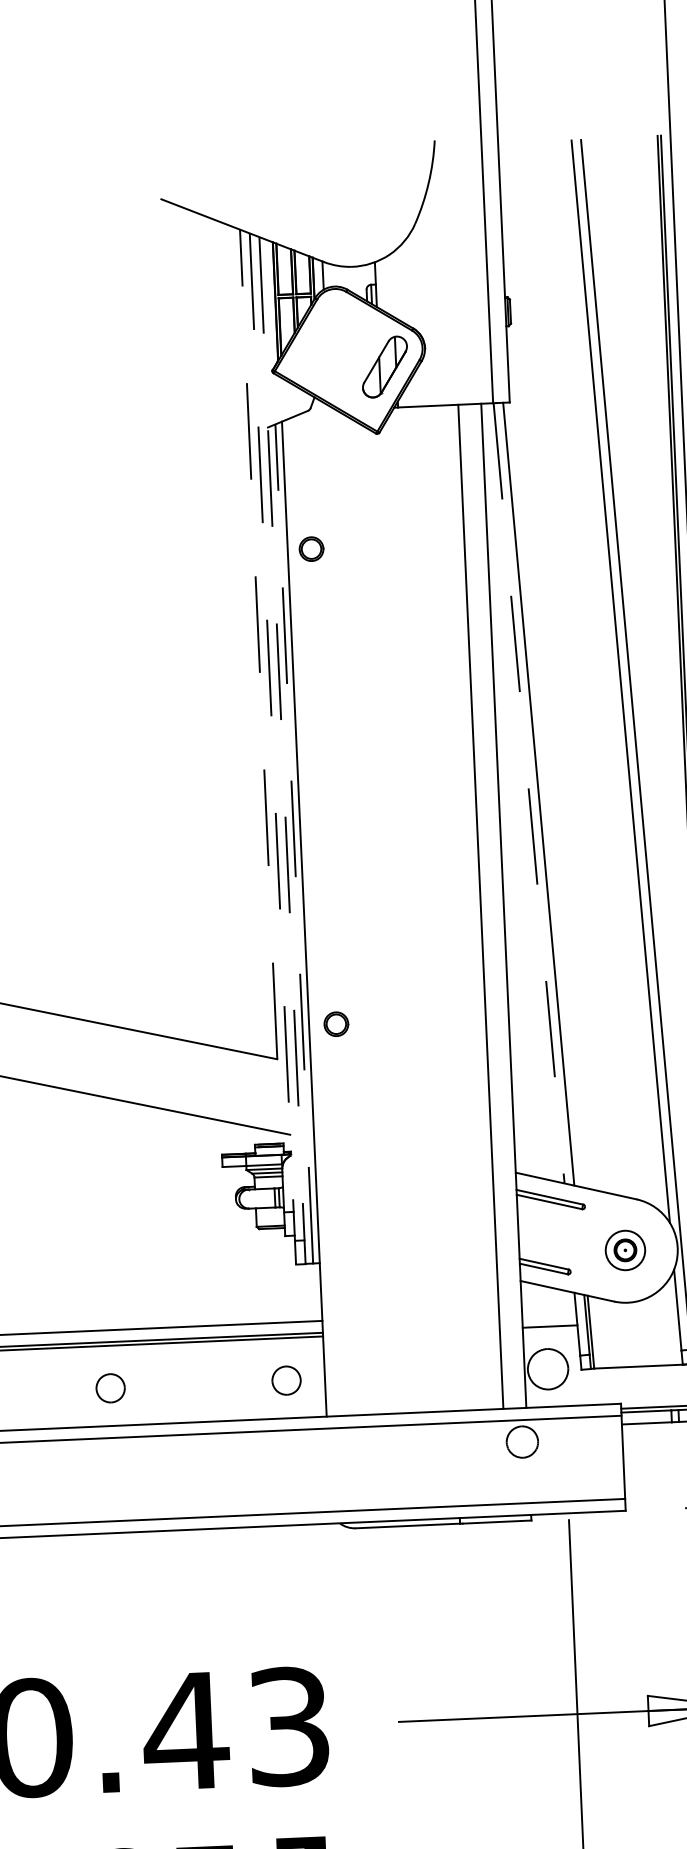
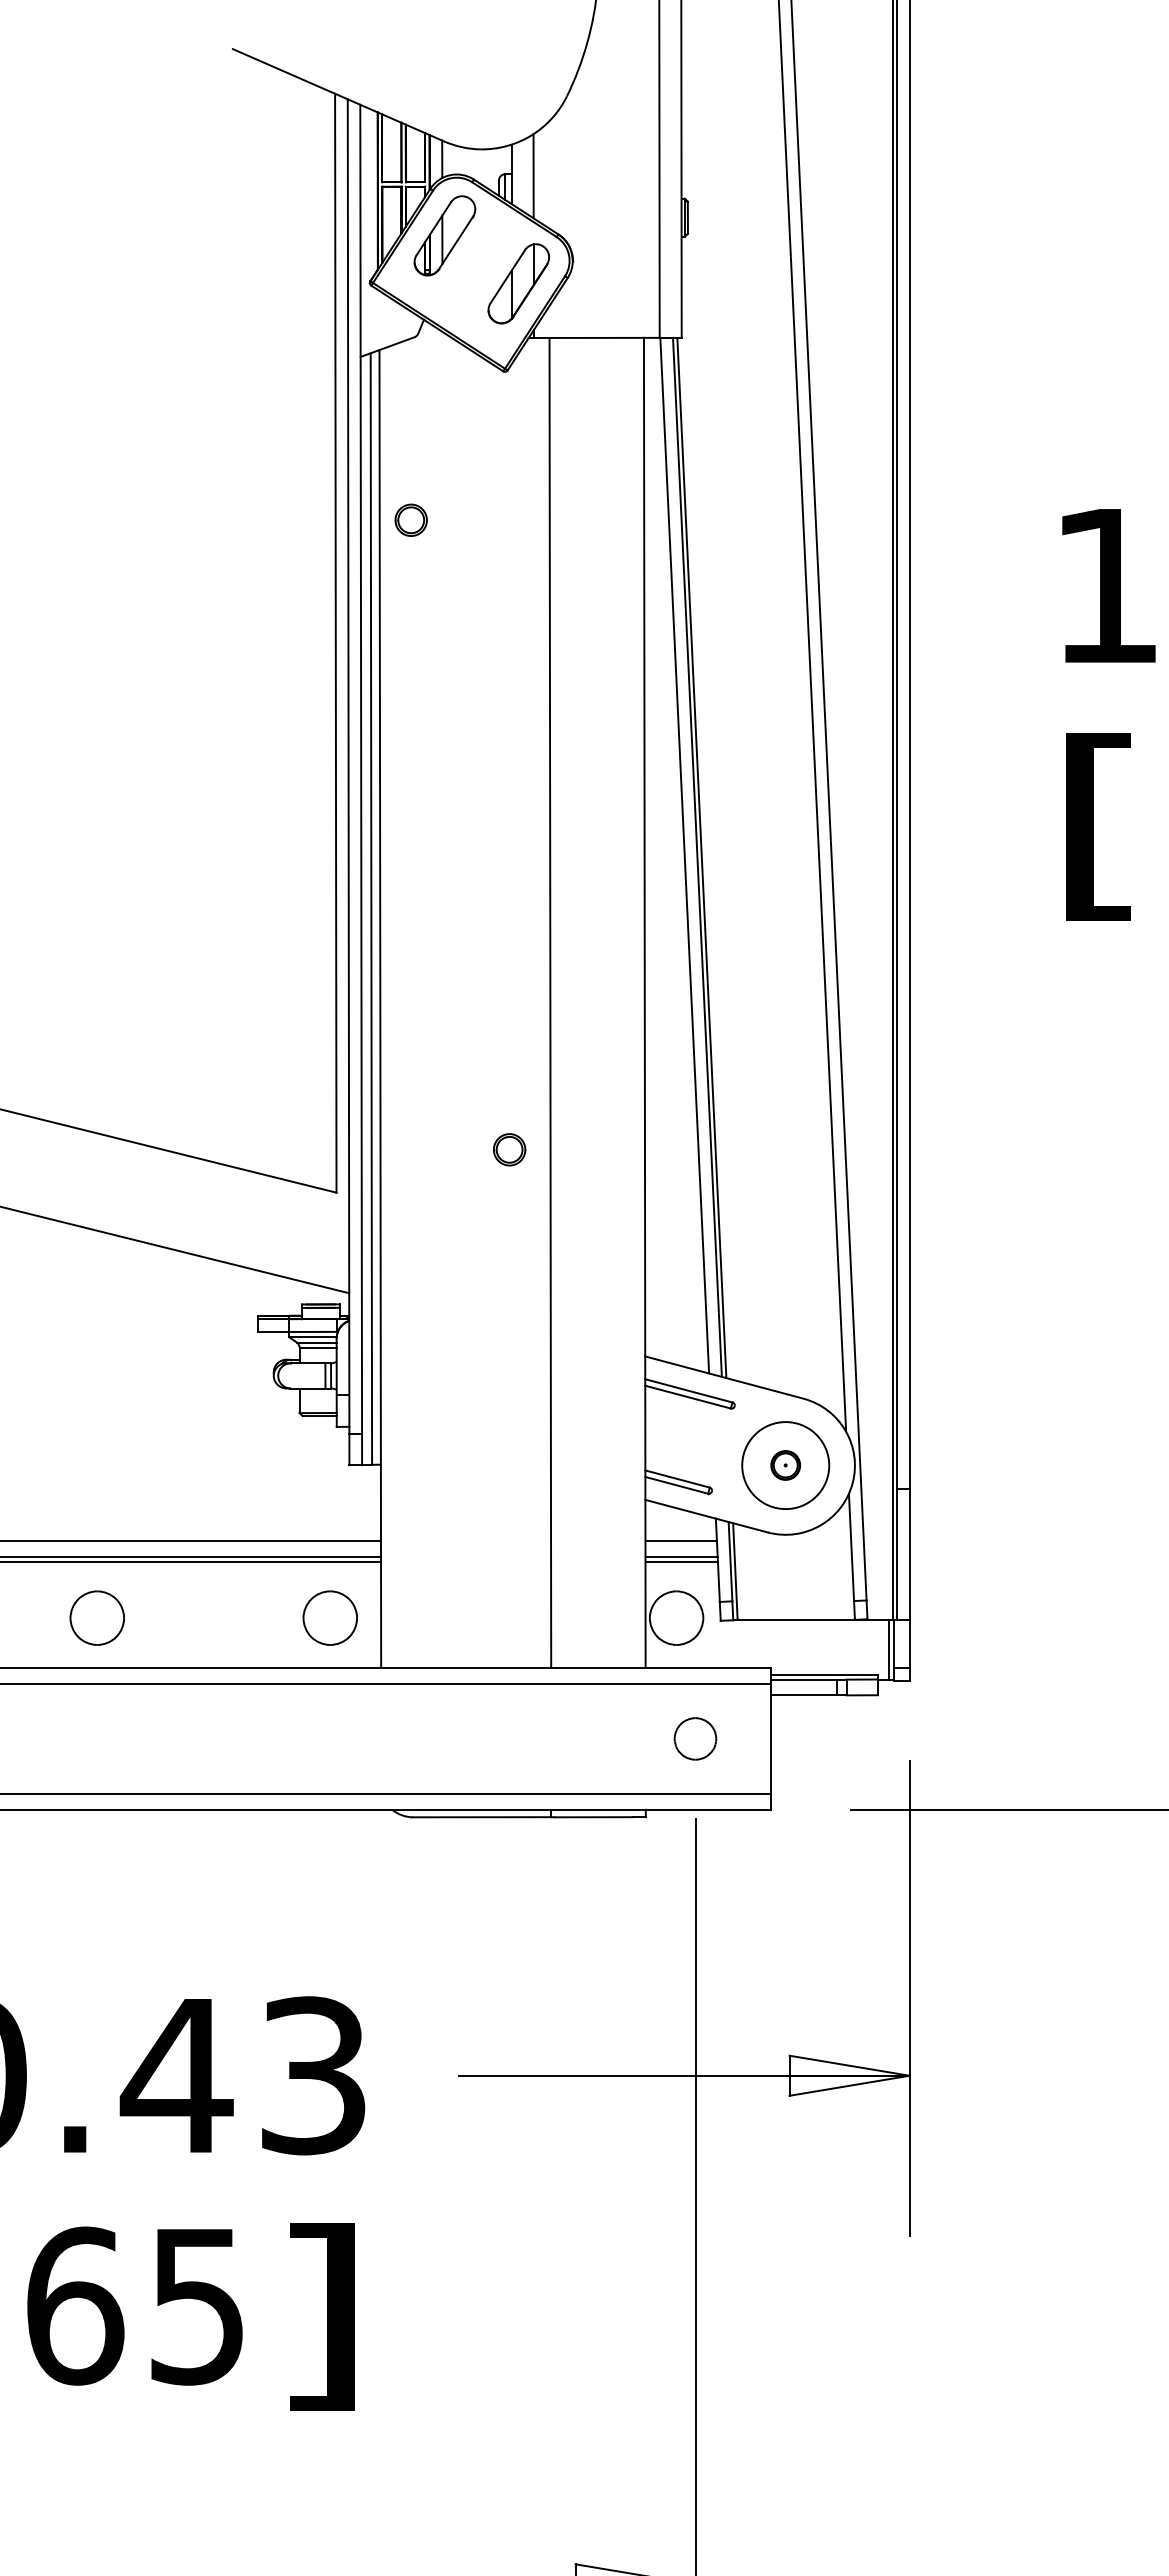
line: (392, 285) -> (533, 176), added
part: (327, 333) -> (444, 235), added
line: (258, 643) -> (335, 642), dashed -> solid
line: (272, 749) -> (348, 782), dashed -> solid
line: (282, 751) -> (361, 785), dashed -> solid
line: (528, 793) -> (684, 856), dashed -> solid
line: (541, 794) -> (701, 857), added
line: (294, 844) -> (371, 909), dashed -> solid
line: (480, 907) -> (550, 1003), moved
part: (336, 1024) -> (509, 1149), moved
circle: (625, 1250) -> (785, 1465), size x1.67
line: (548, 1311) -> (680, 1541), added
line: (549, 1322) -> (681, 1556), added
part: (286, 1380) -> (329, 1617), size x1.43
part: (110, 1387) -> (96, 1617), size x1.43
part: (522, 1441) -> (695, 1738), moved

